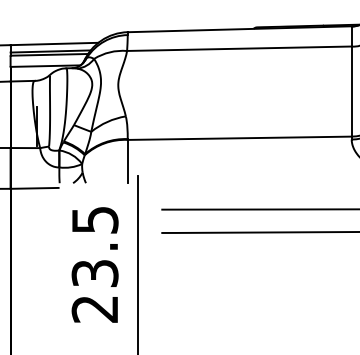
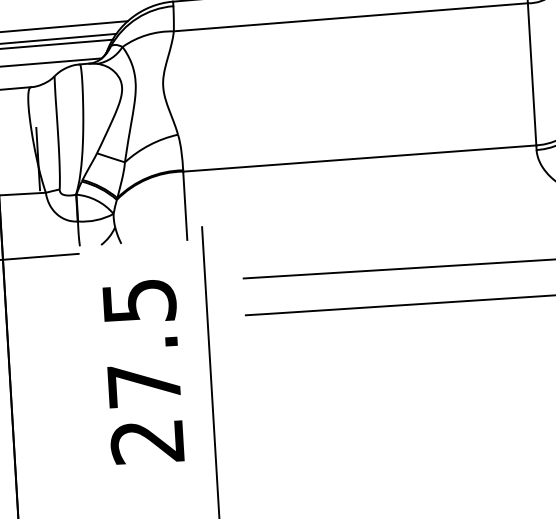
text: (94, 273) -> (143, 385), 23.5 -> 27.5

